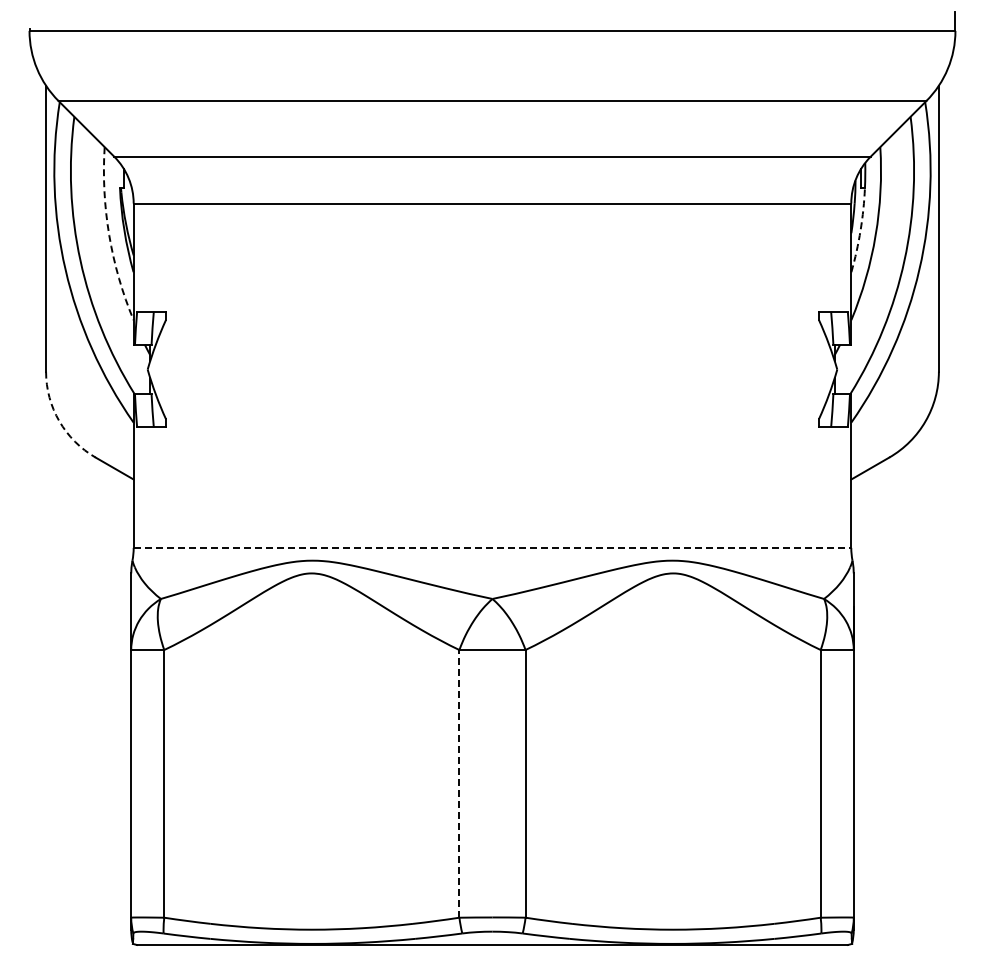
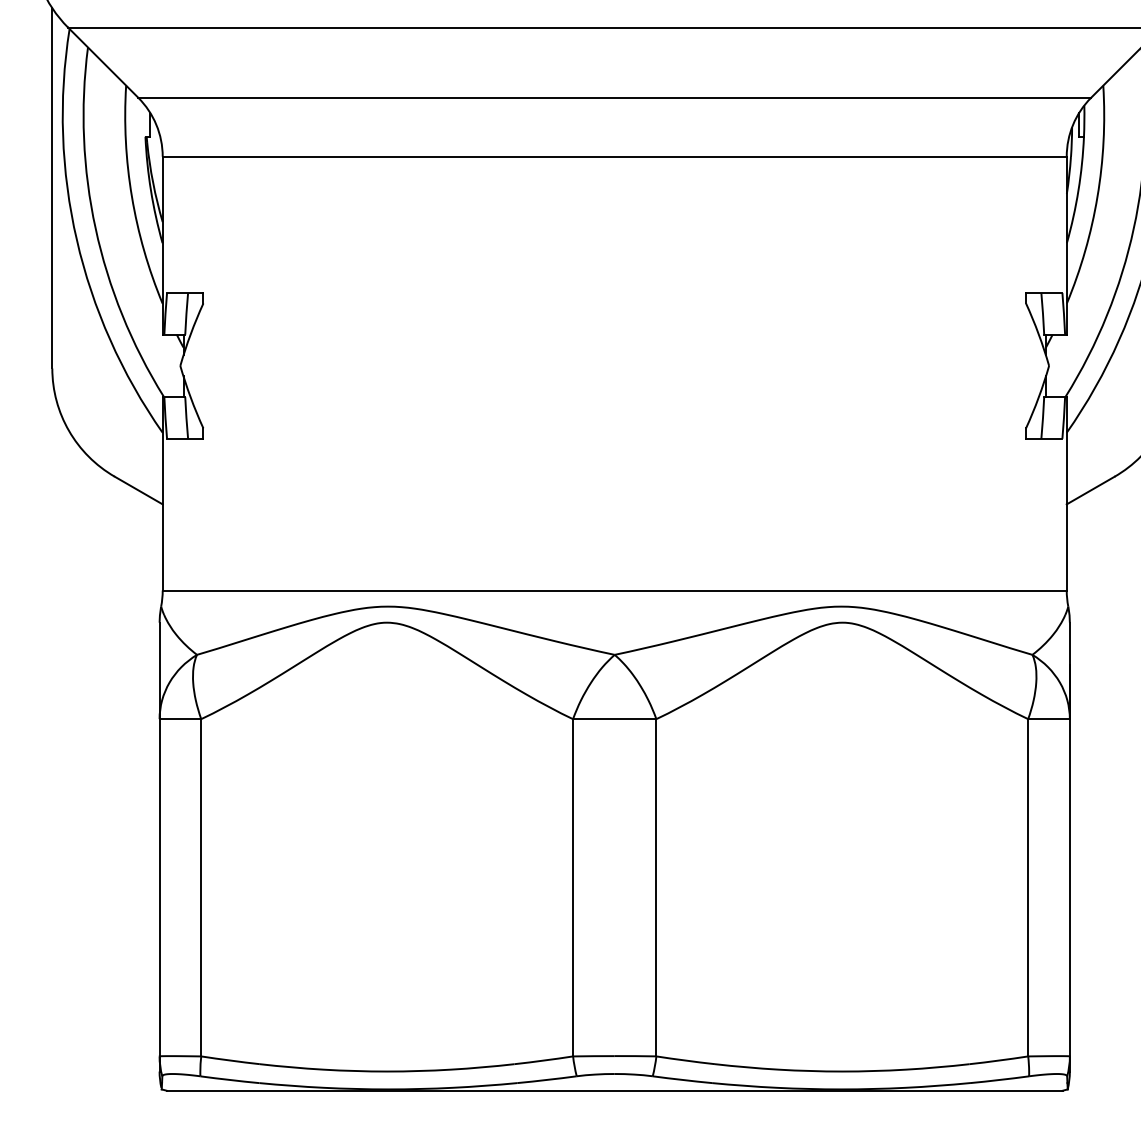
arc: (860, 230) -> (1078, 190), dashed -> solid
arc: (109, 235) -> (132, 196), dashed -> solid
arc: (59, 421) -> (69, 431), dashed -> solid
line: (492, 547) -> (614, 590), dashed -> solid
line: (459, 783) -> (573, 887), dashed -> solid

